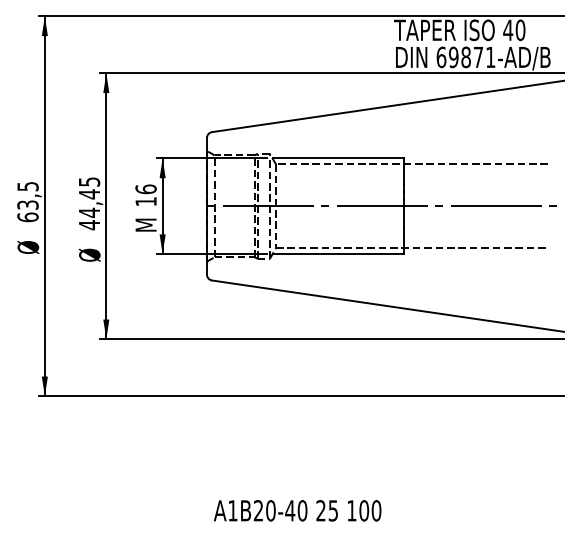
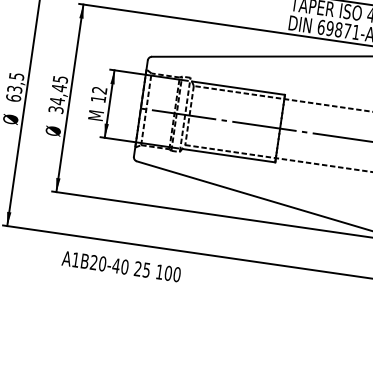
text: (145, 189) -> (99, 90), 16 -> 12
text: (89, 225) -> (56, 110), 44,45 -> 34,45
text: (297, 510) -> (121, 266), moved

